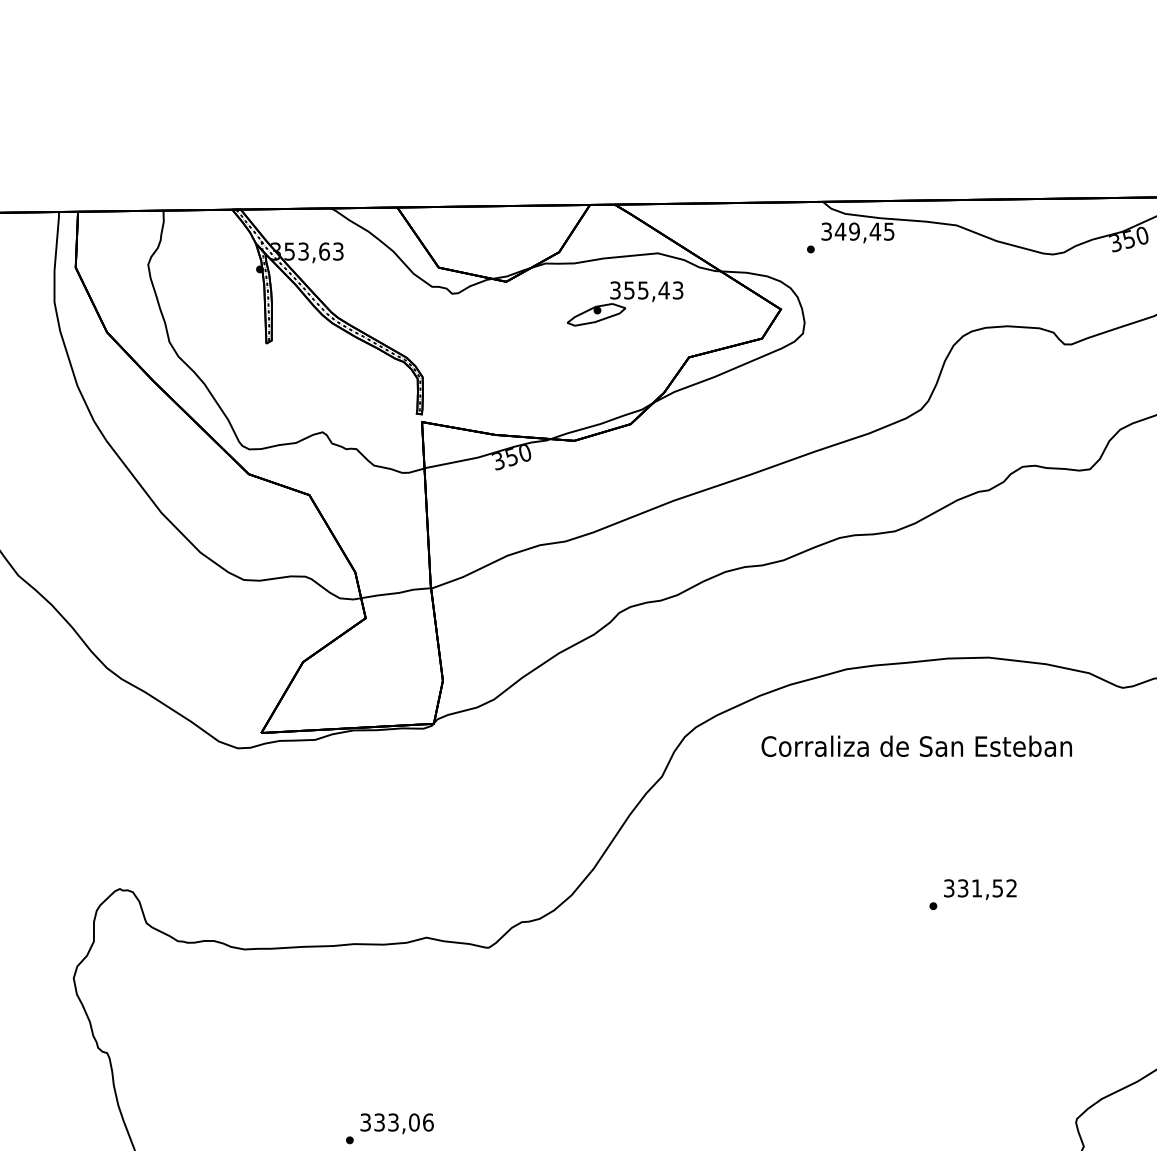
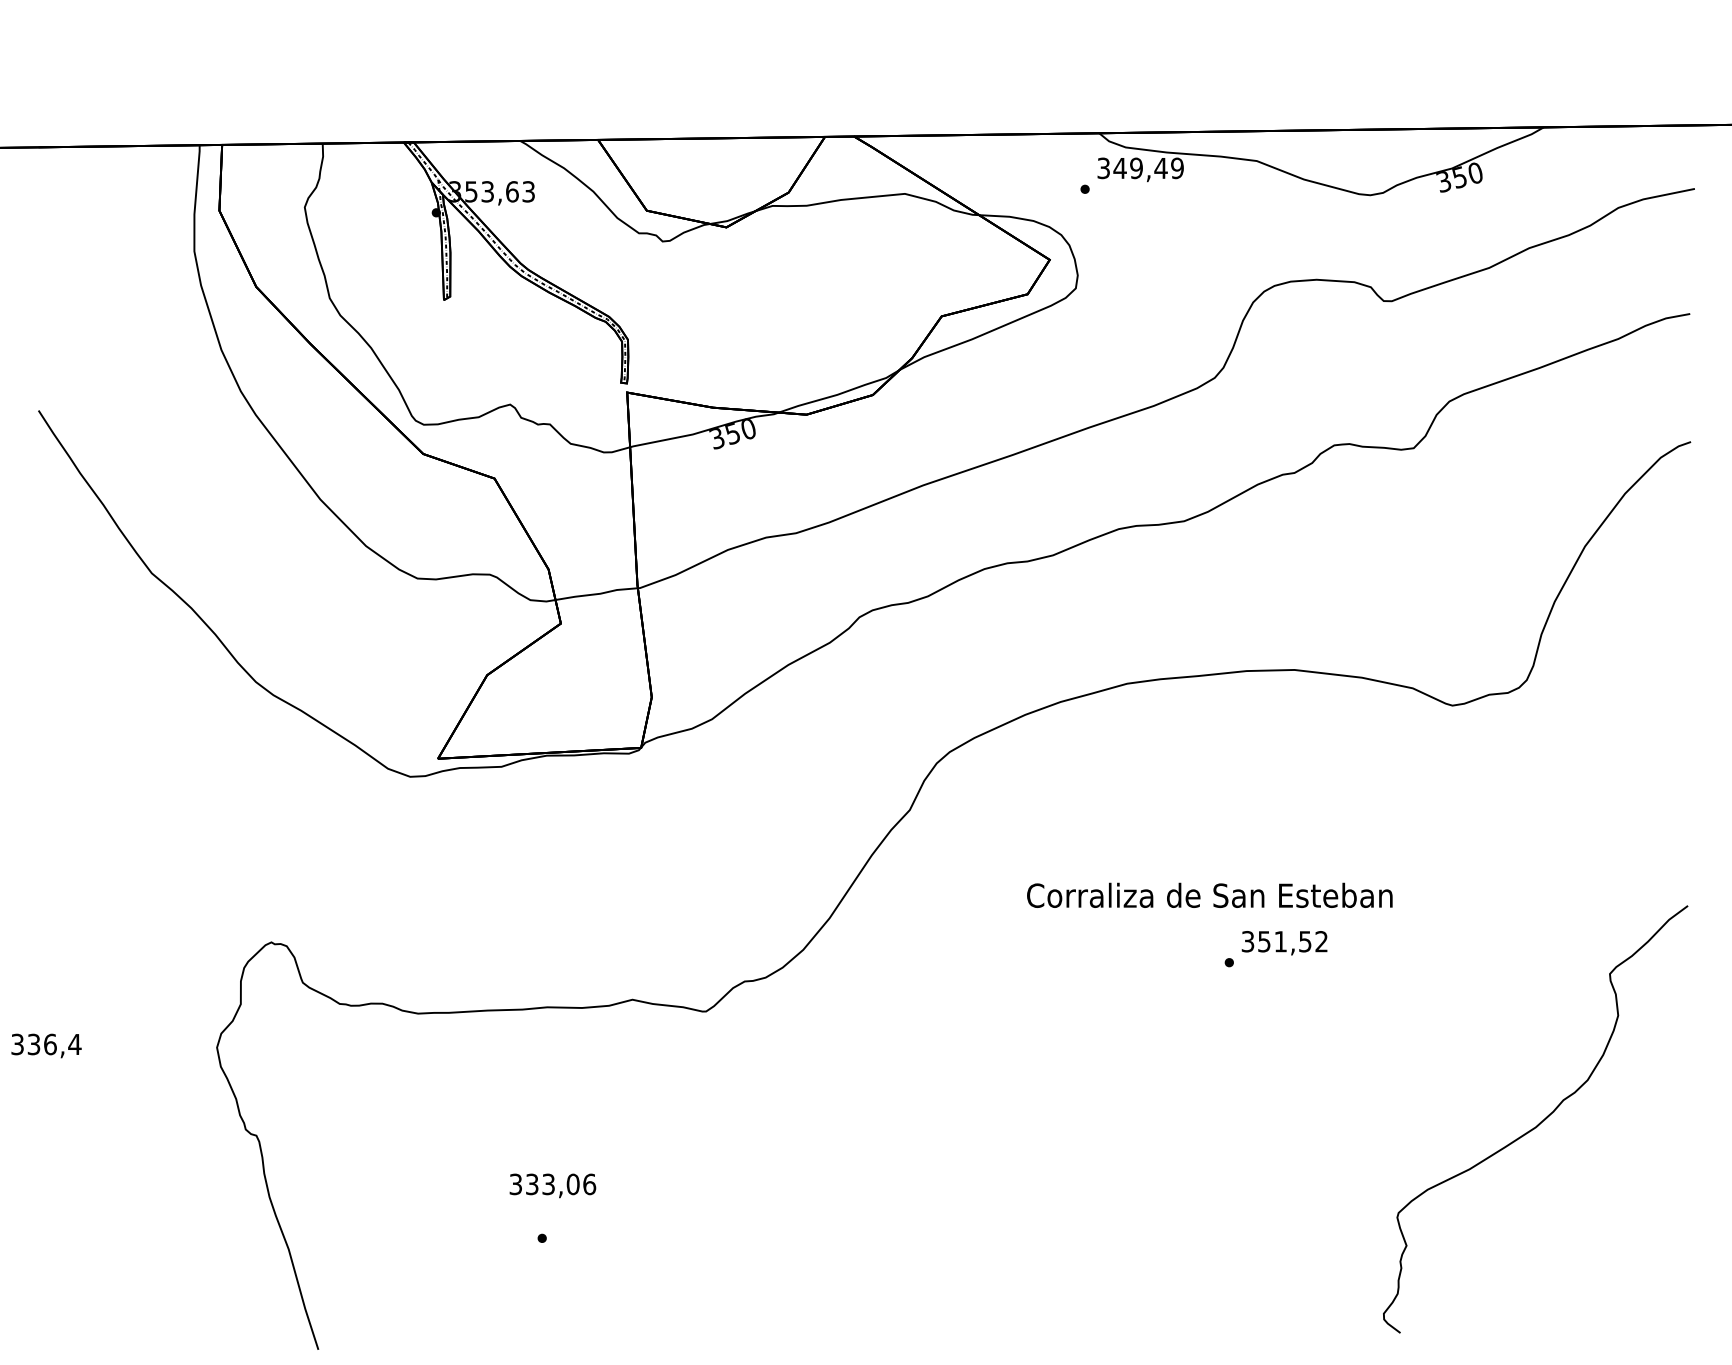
text: (889, 230) -> (1177, 167), 349,45 -> 349,49
part: (625, 303) -> (866, 252), removed
text: (916, 745) -> (1209, 894), moved
text: (963, 888) -> (1264, 941), 331,52 -> 351,52
text: (396, 1123) -> (552, 1185), moved

